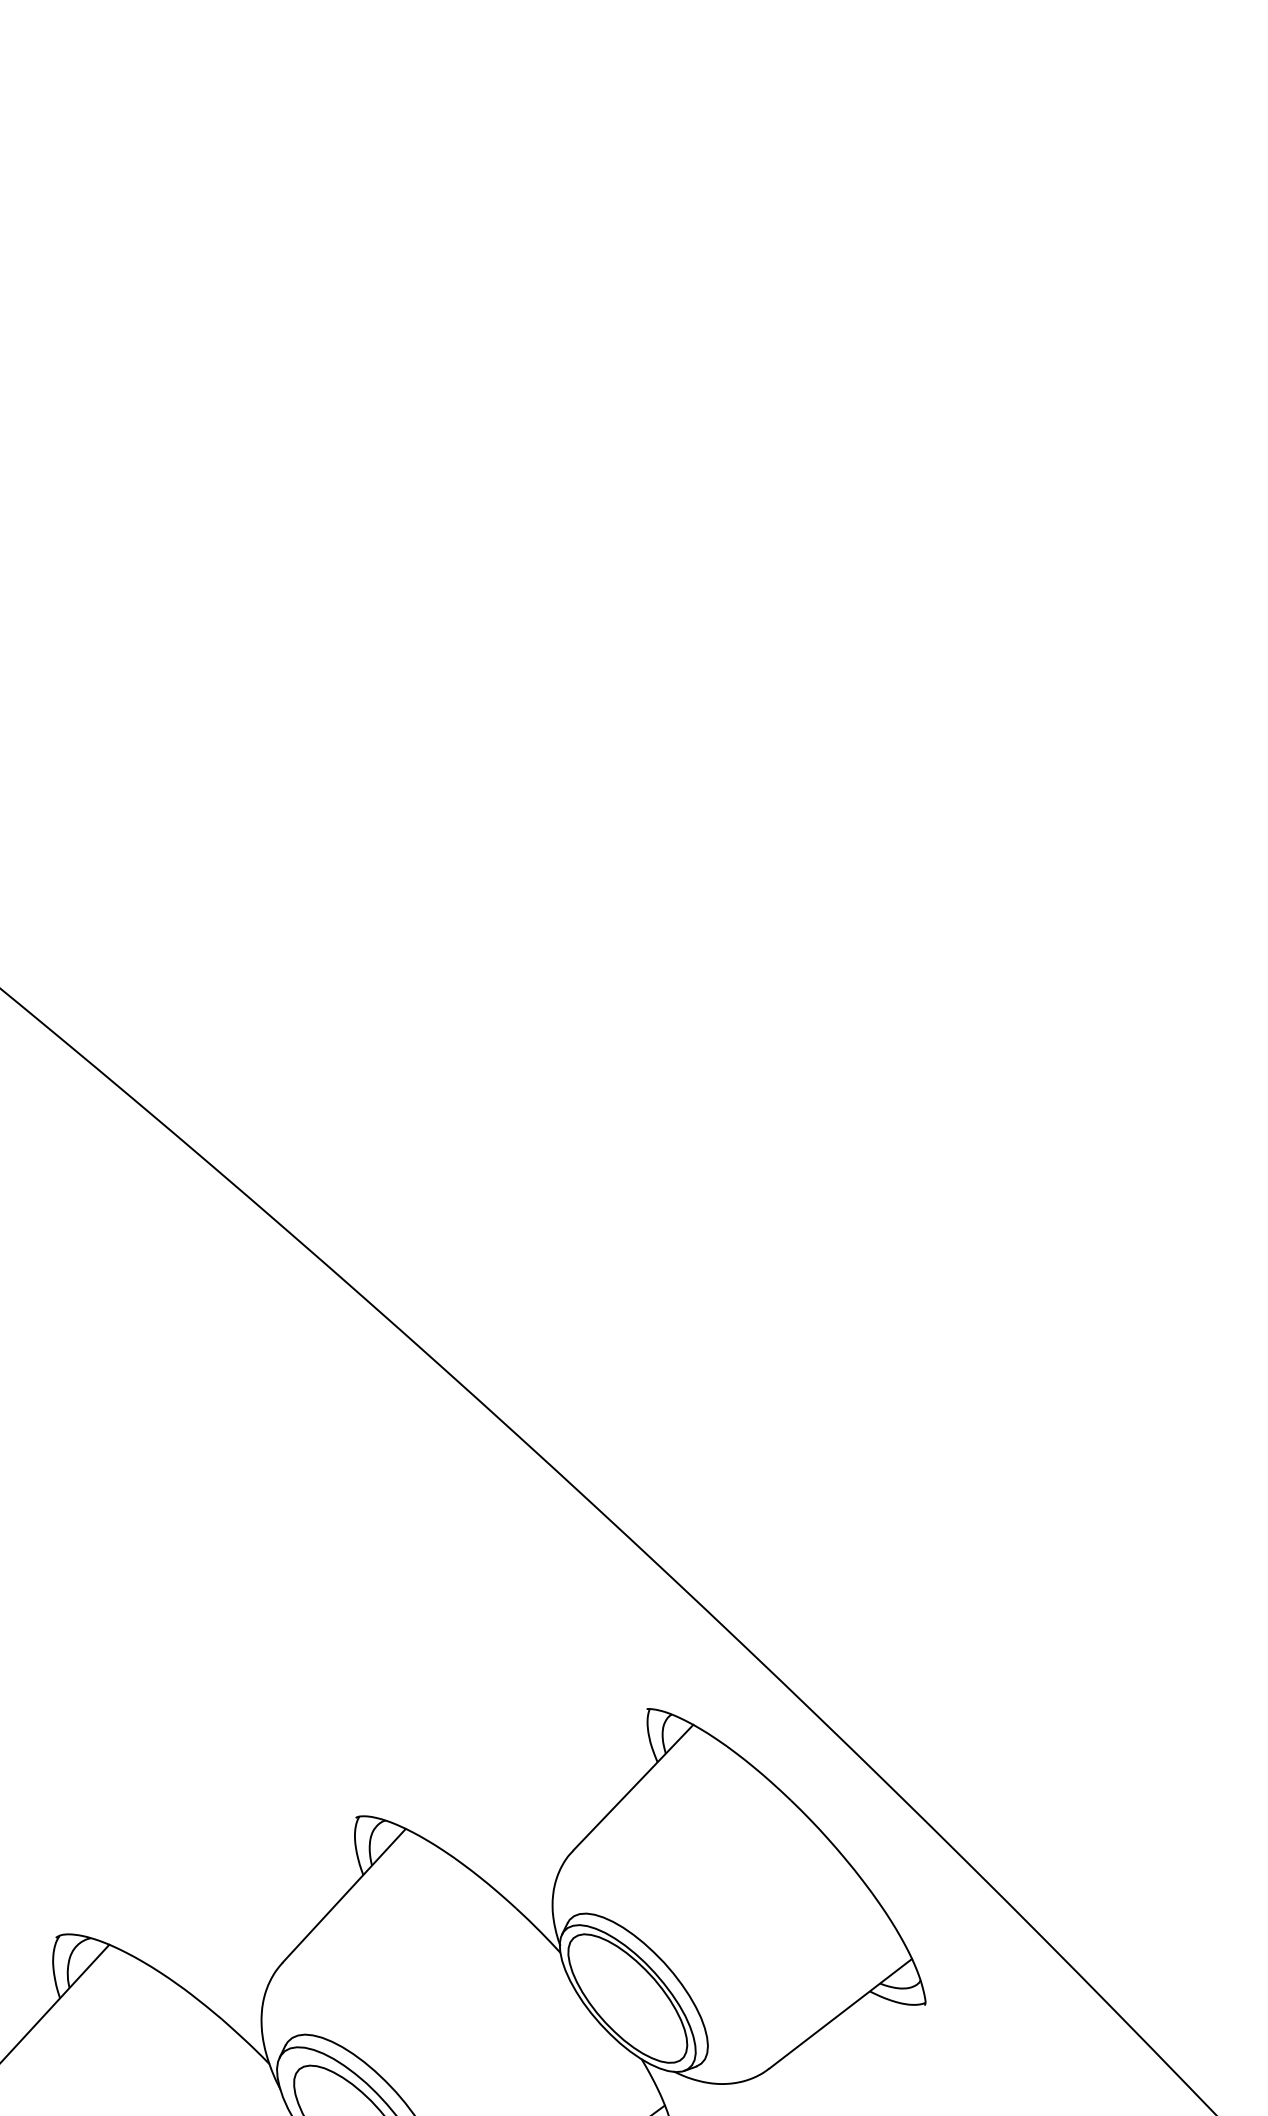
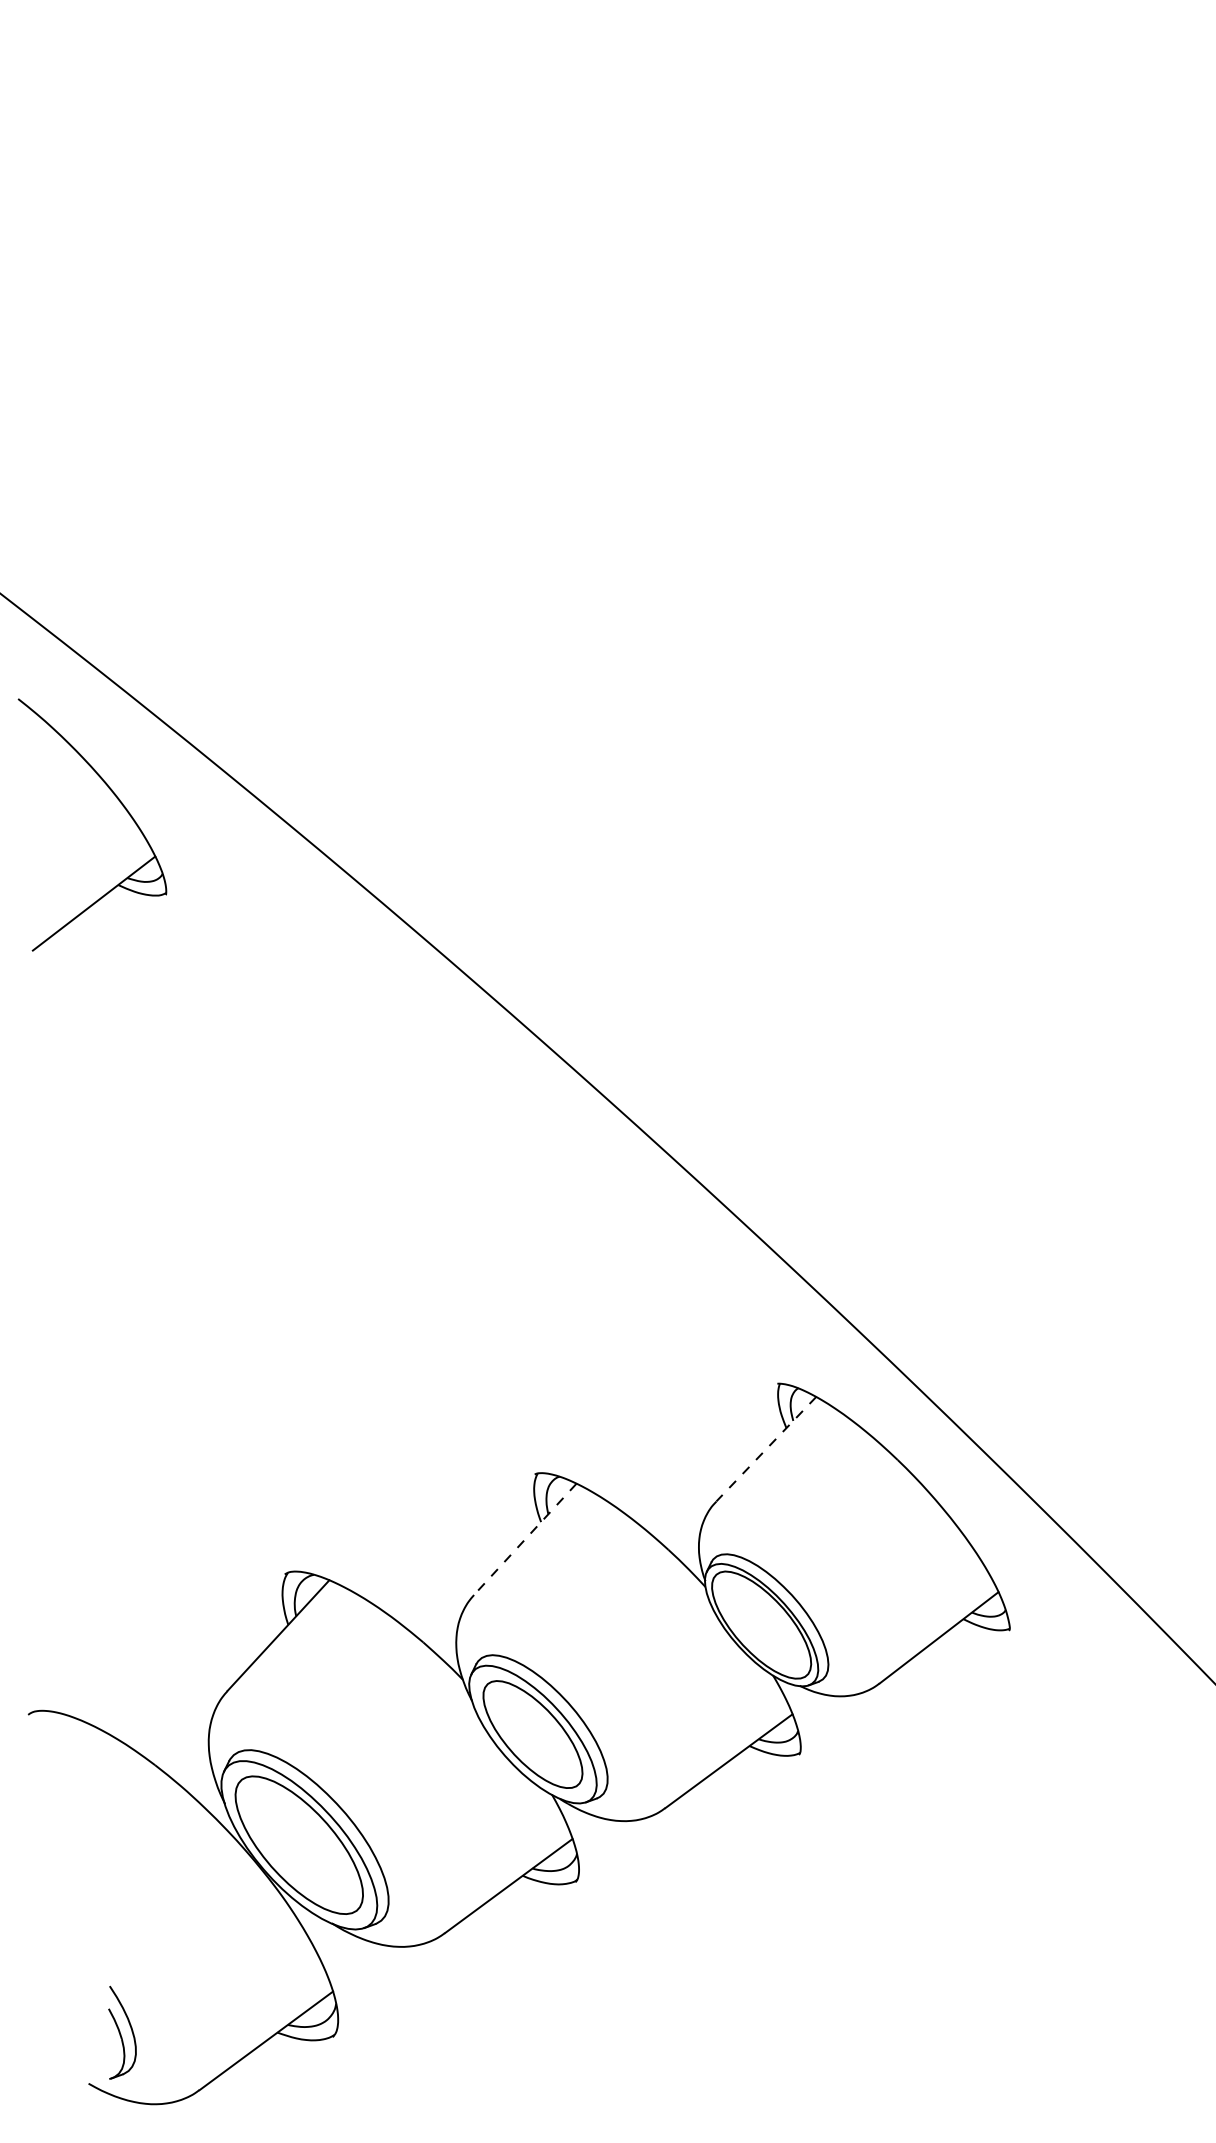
line: (633, 1787) -> (766, 1449), solid -> dashed
line: (344, 1895) -> (525, 1539), solid -> dashed

